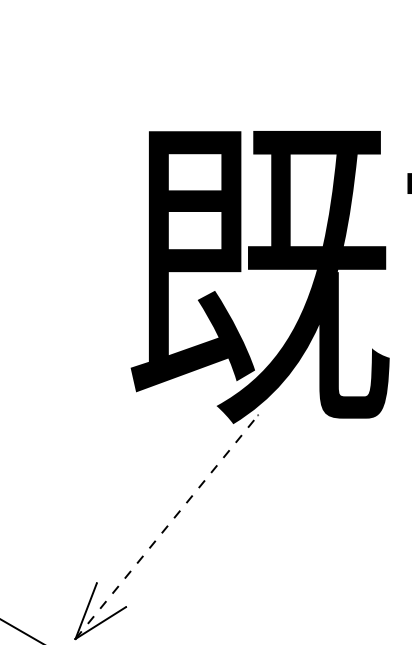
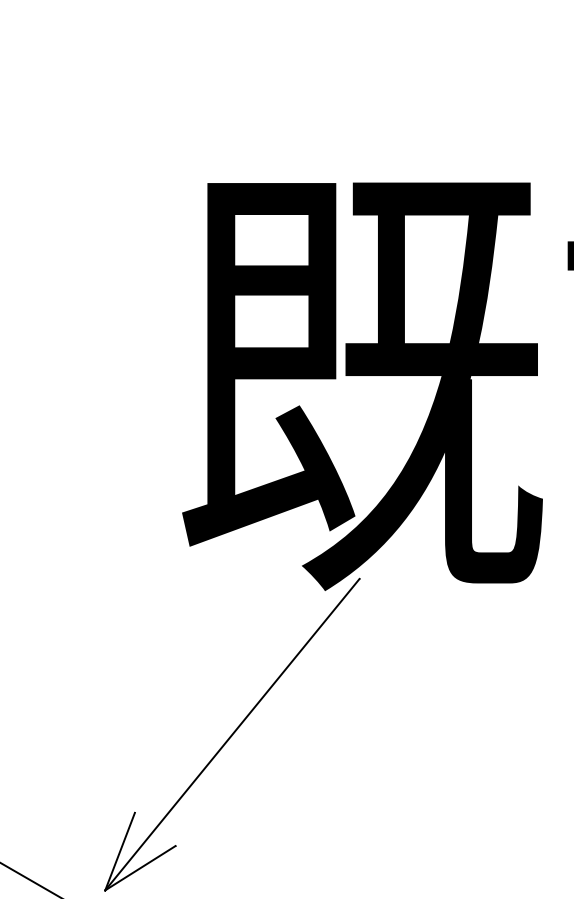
line: (167, 526) -> (233, 733), dashed -> solid

